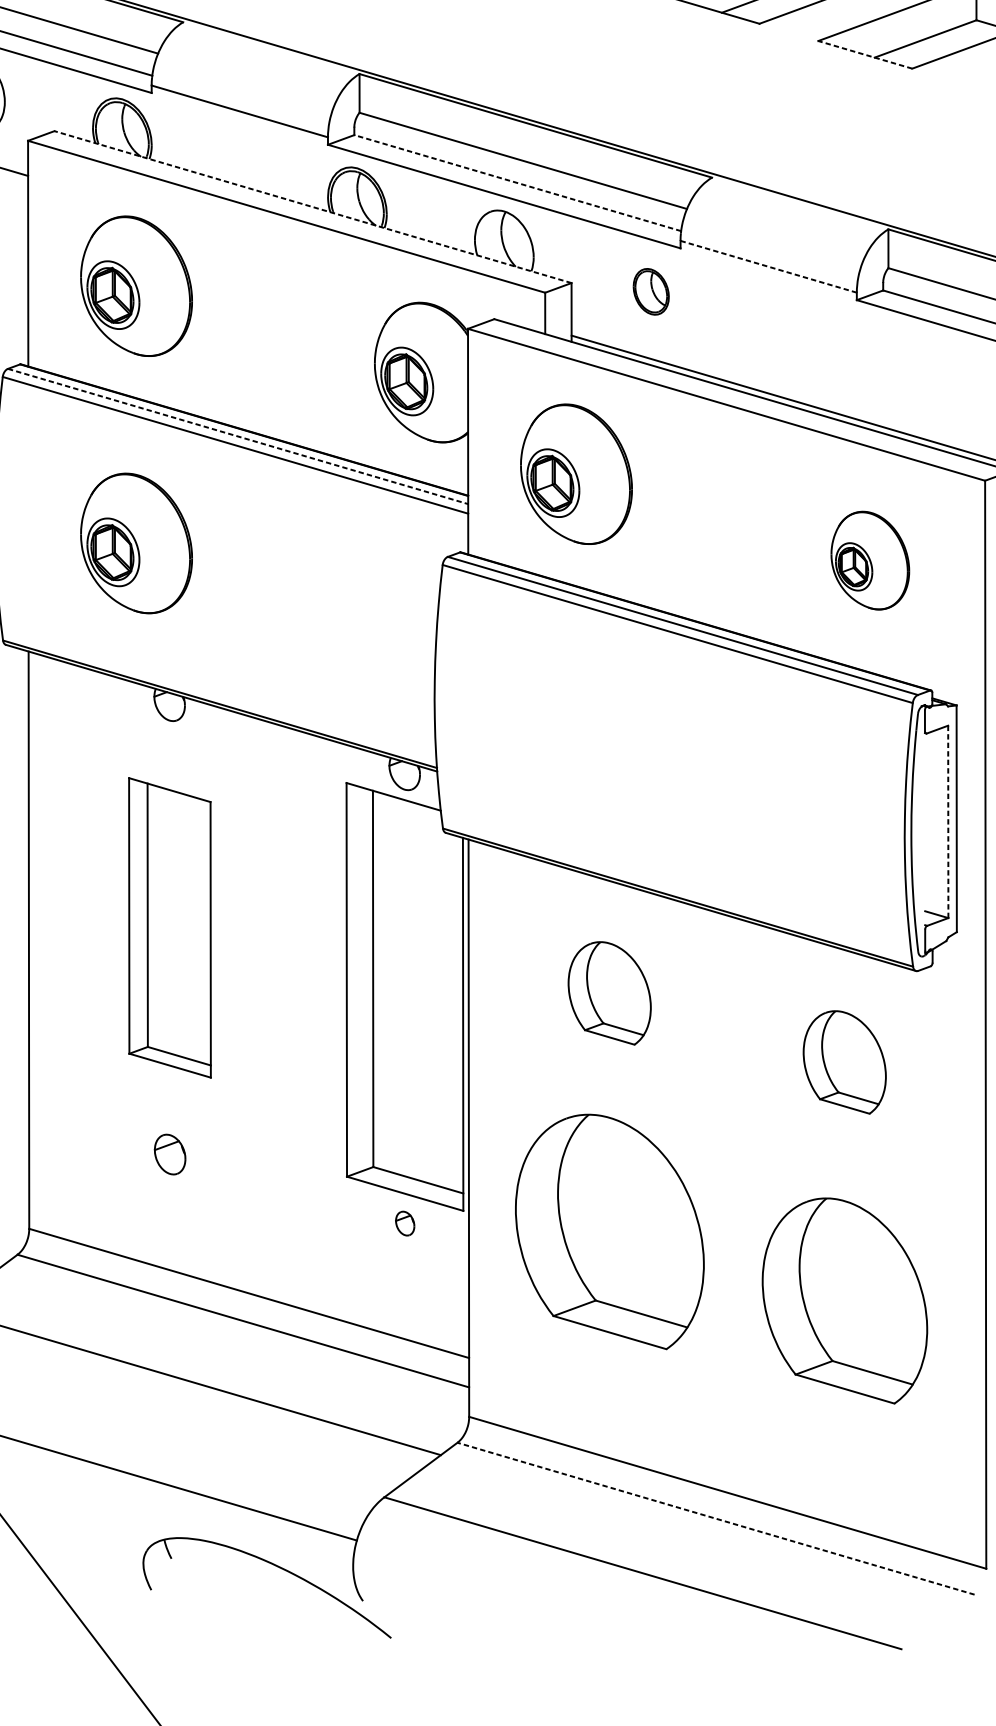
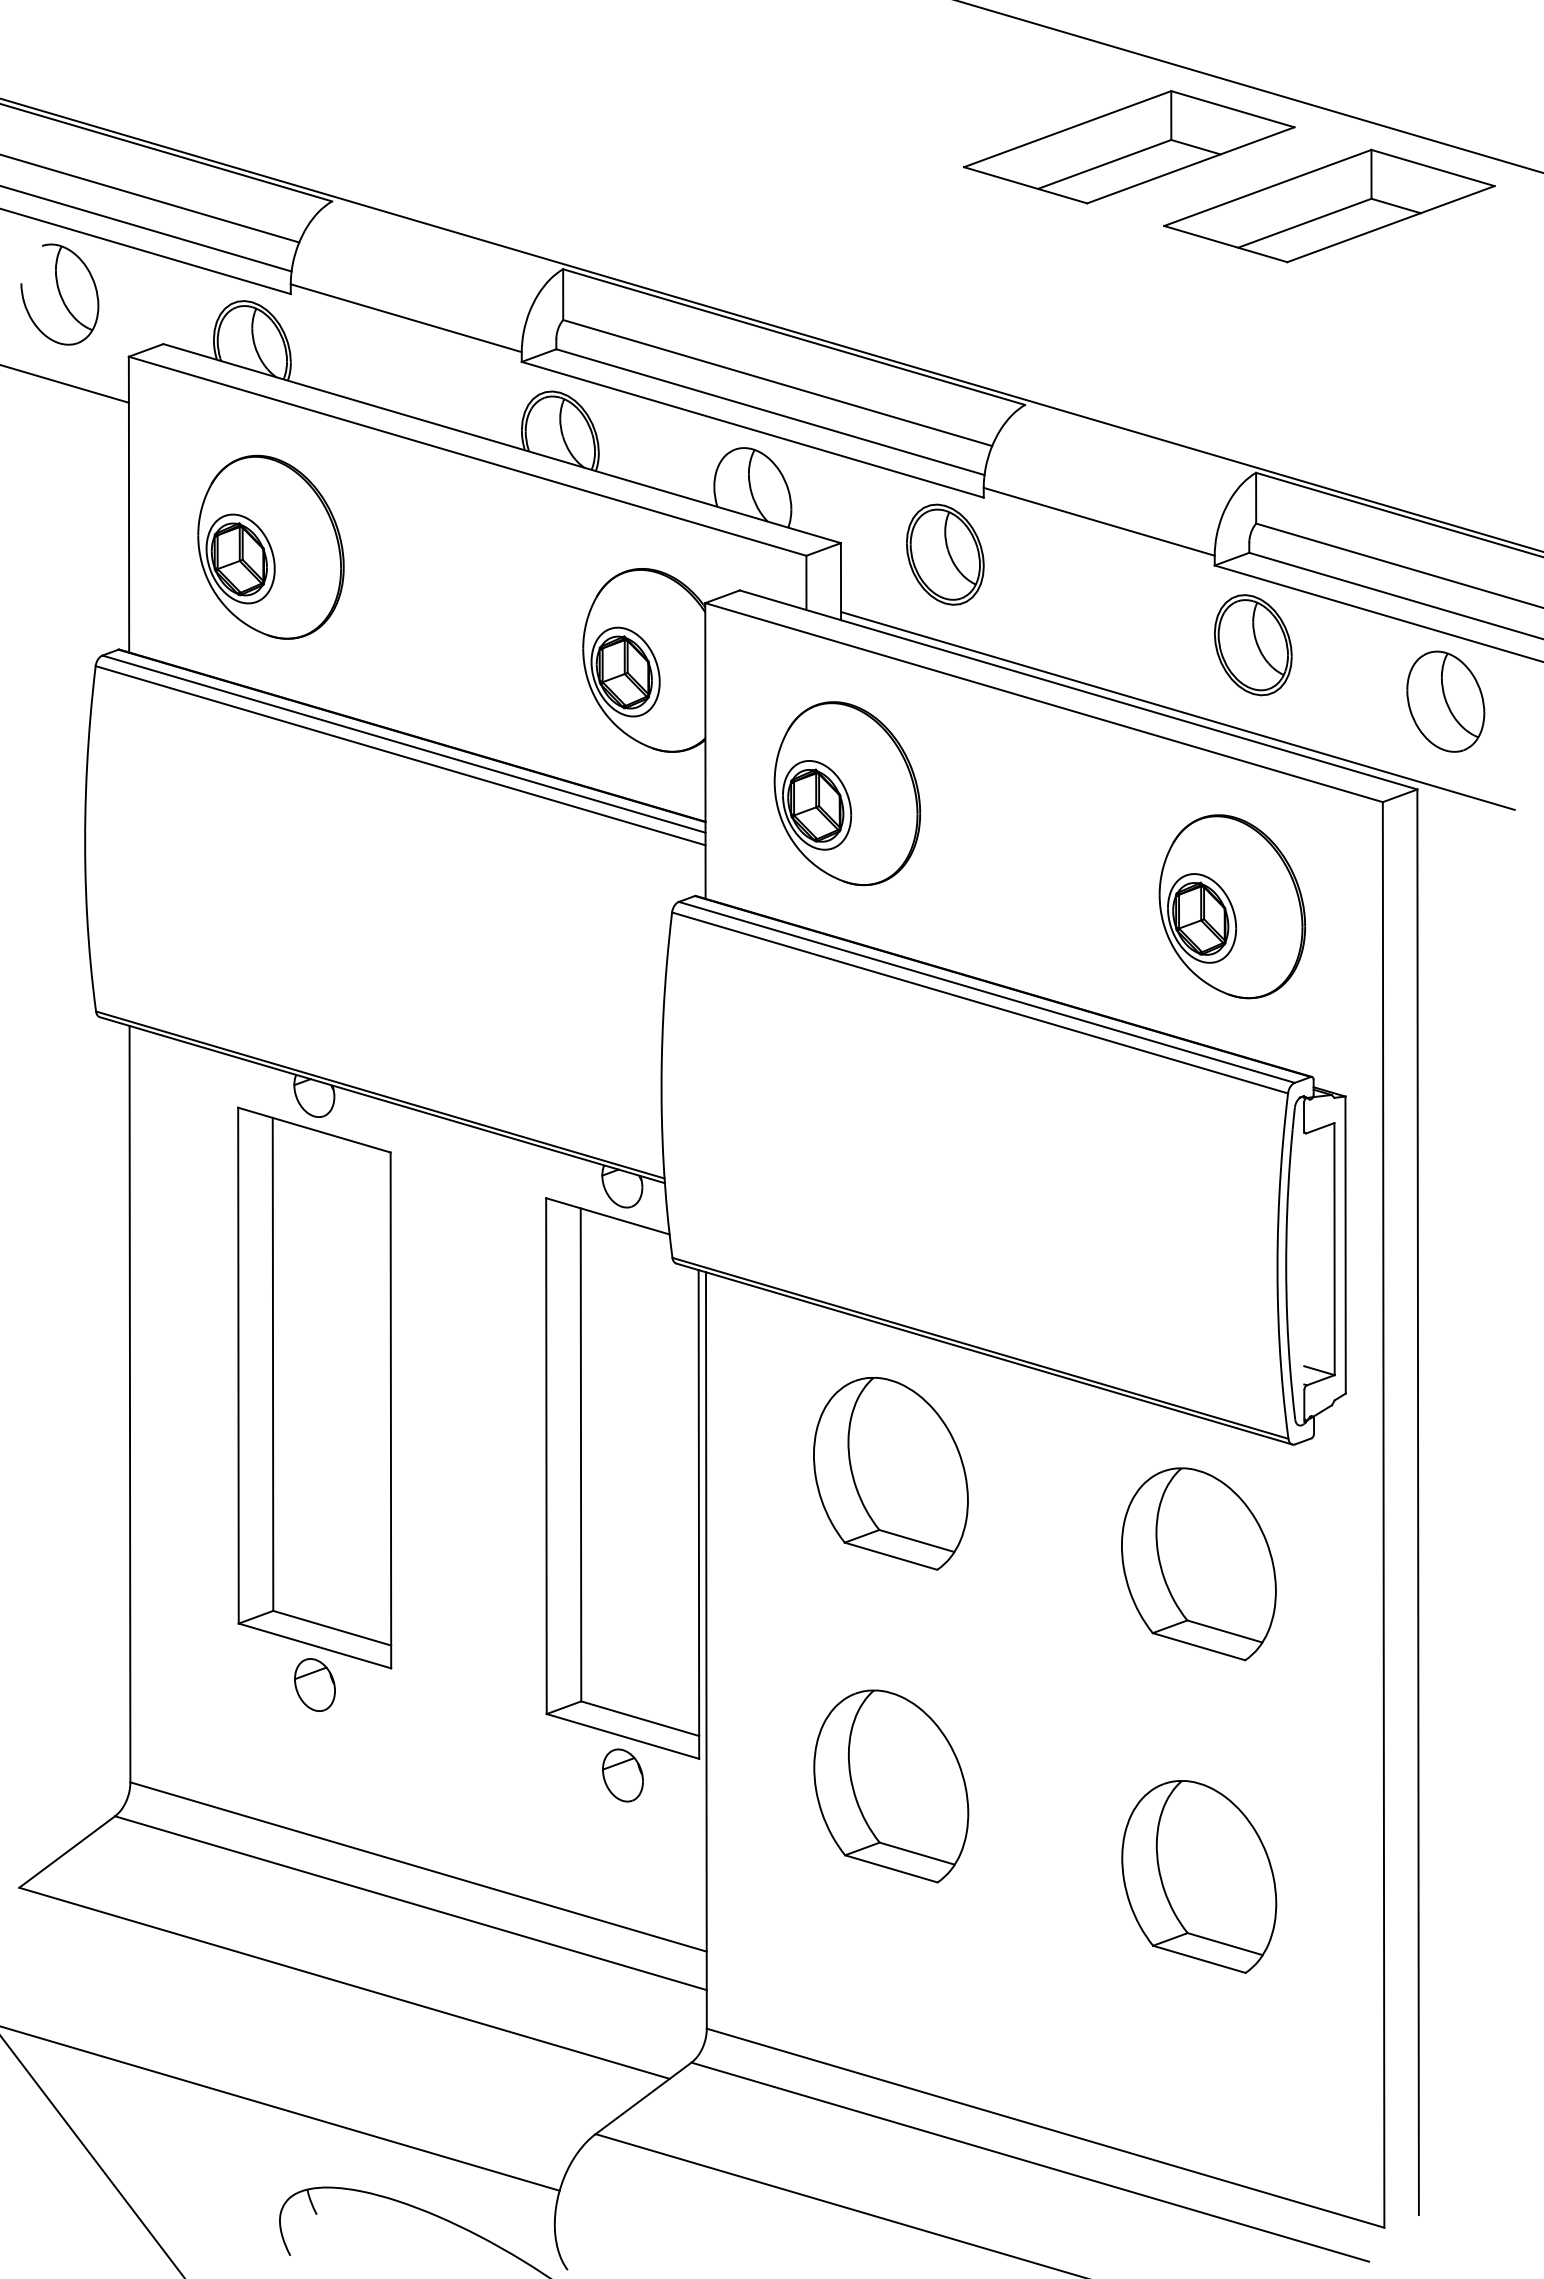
line: (865, 54) -> (1225, 243), dashed -> solid
line: (517, 183) -> (770, 412), dashed -> solid
line: (312, 207) -> (501, 443), dashed -> solid
line: (768, 266) -> (1099, 521), dashed -> solid
part: (651, 291) -> (945, 554), size x1.67
part: (886, 361) -> (1253, 645), added
line: (238, 436) -> (404, 744), dashed -> solid
part: (136, 542) -> (270, 883), removed
part: (870, 560) -> (1232, 906), size x1.43
line: (948, 822) -> (1334, 1249), dashed -> solid
part: (169, 927) -> (314, 1387), size x1.43
part: (609, 993) -> (890, 1473), size x1.43
part: (844, 1062) -> (1198, 1564), size x1.43
part: (404, 1223) -> (622, 1775), size x1.67
part: (610, 1232) -> (891, 1786), size x0.62
part: (845, 1300) -> (1199, 1876), size x0.71
line: (715, 1518) -> (1029, 2162), dashed -> solid

